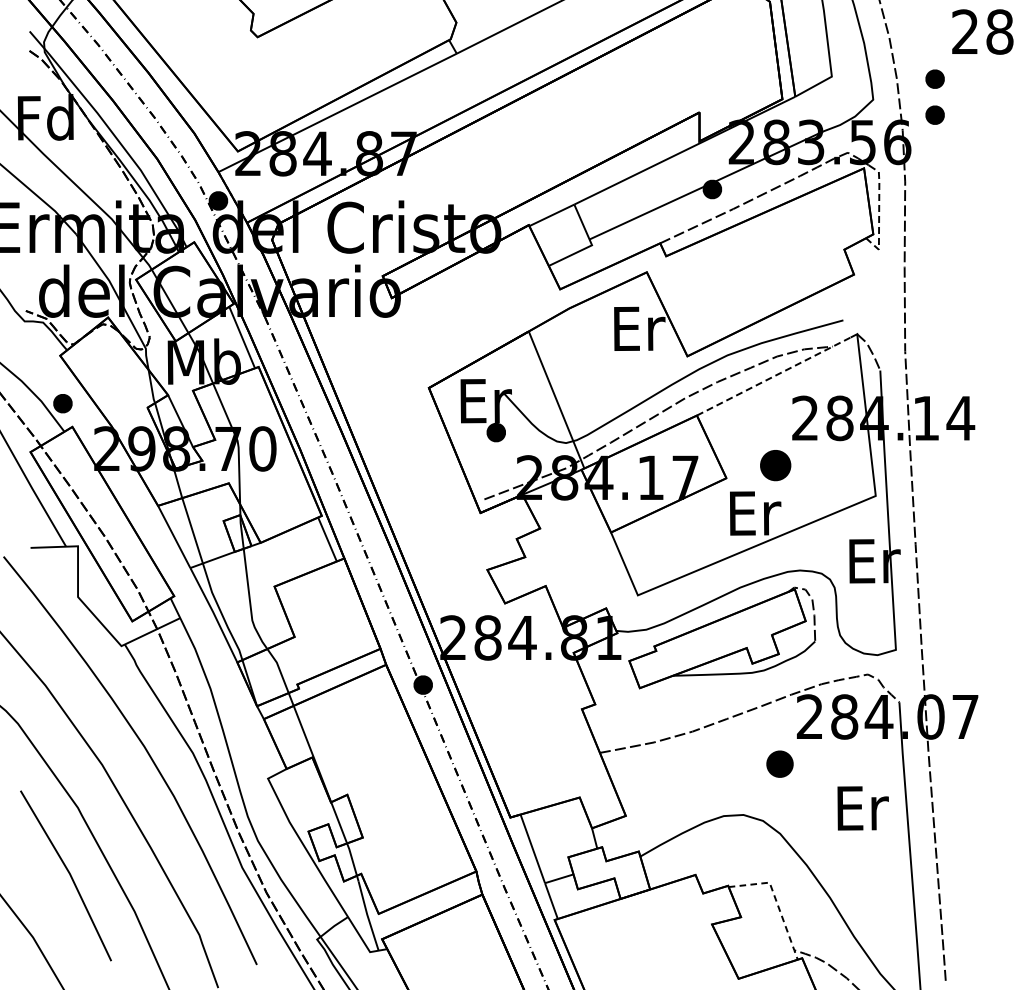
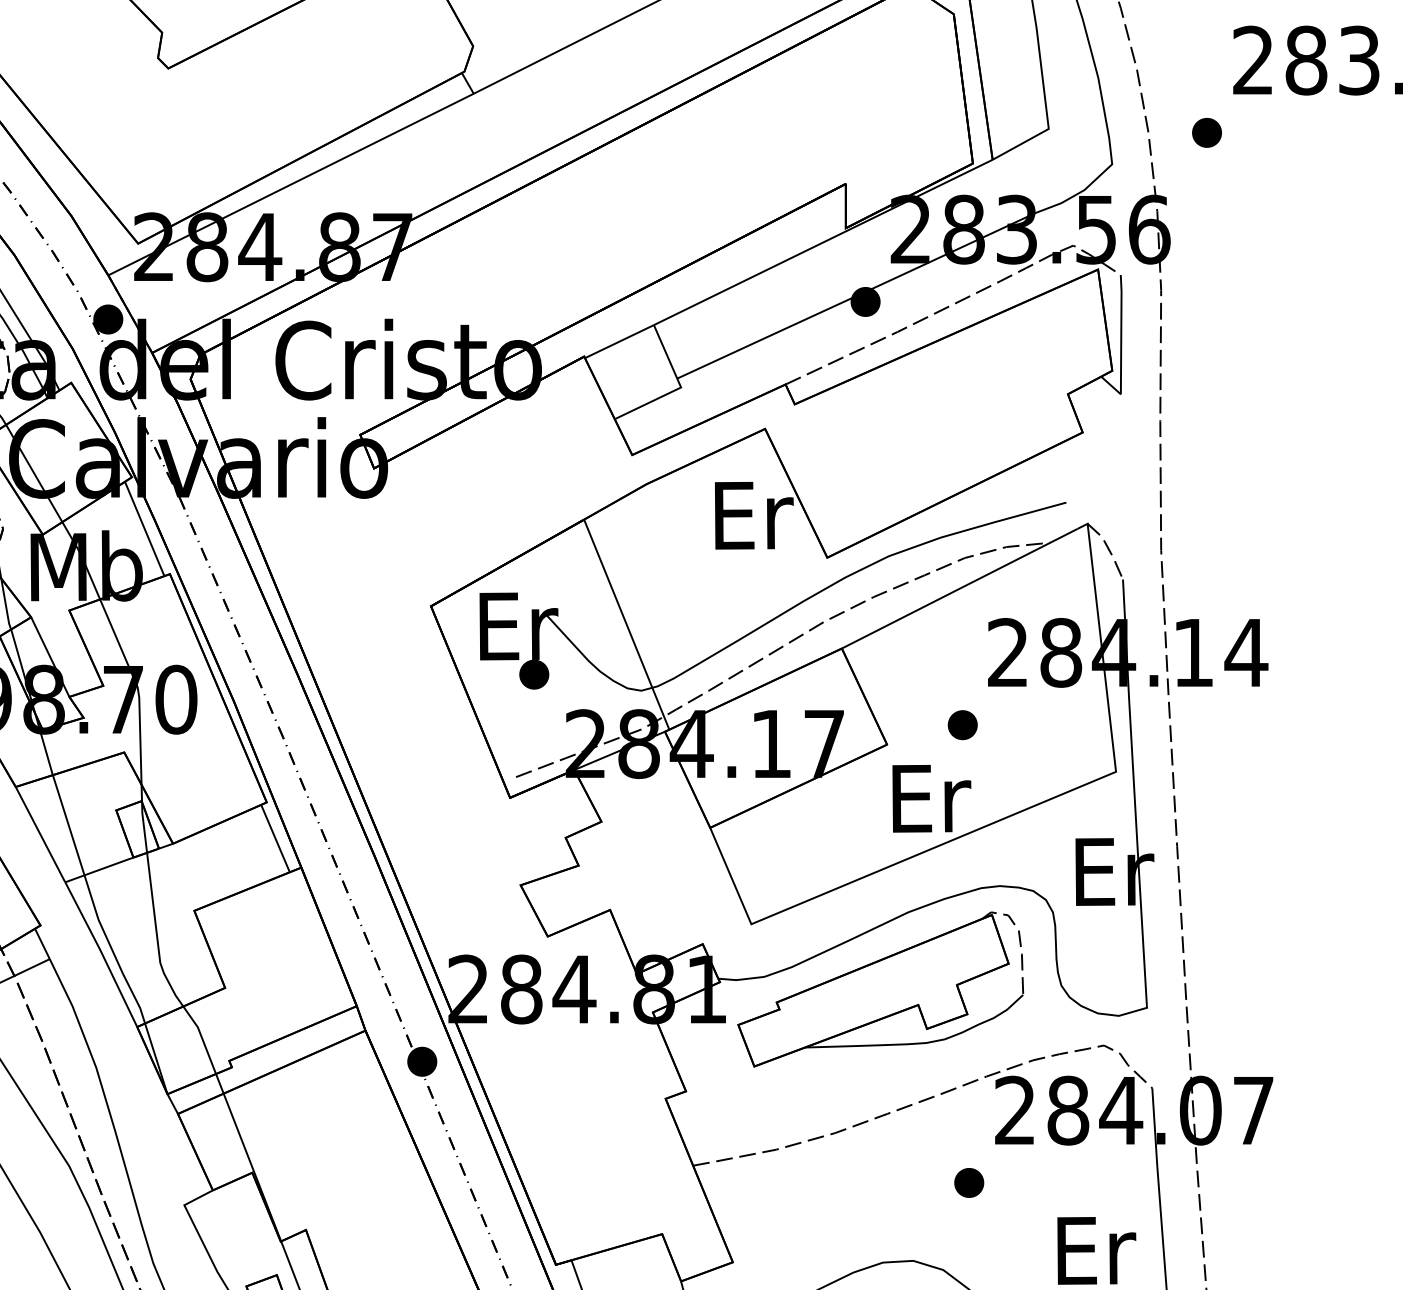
part: (934, 114) -> (1206, 186), removed
line: (879, 219) -> (1121, 347), dashed -> solid
line: (774, 376) -> (960, 588), dashed -> solid
part: (775, 465) -> (962, 725), size x0.62
part: (779, 763) -> (968, 1181), size x0.71

